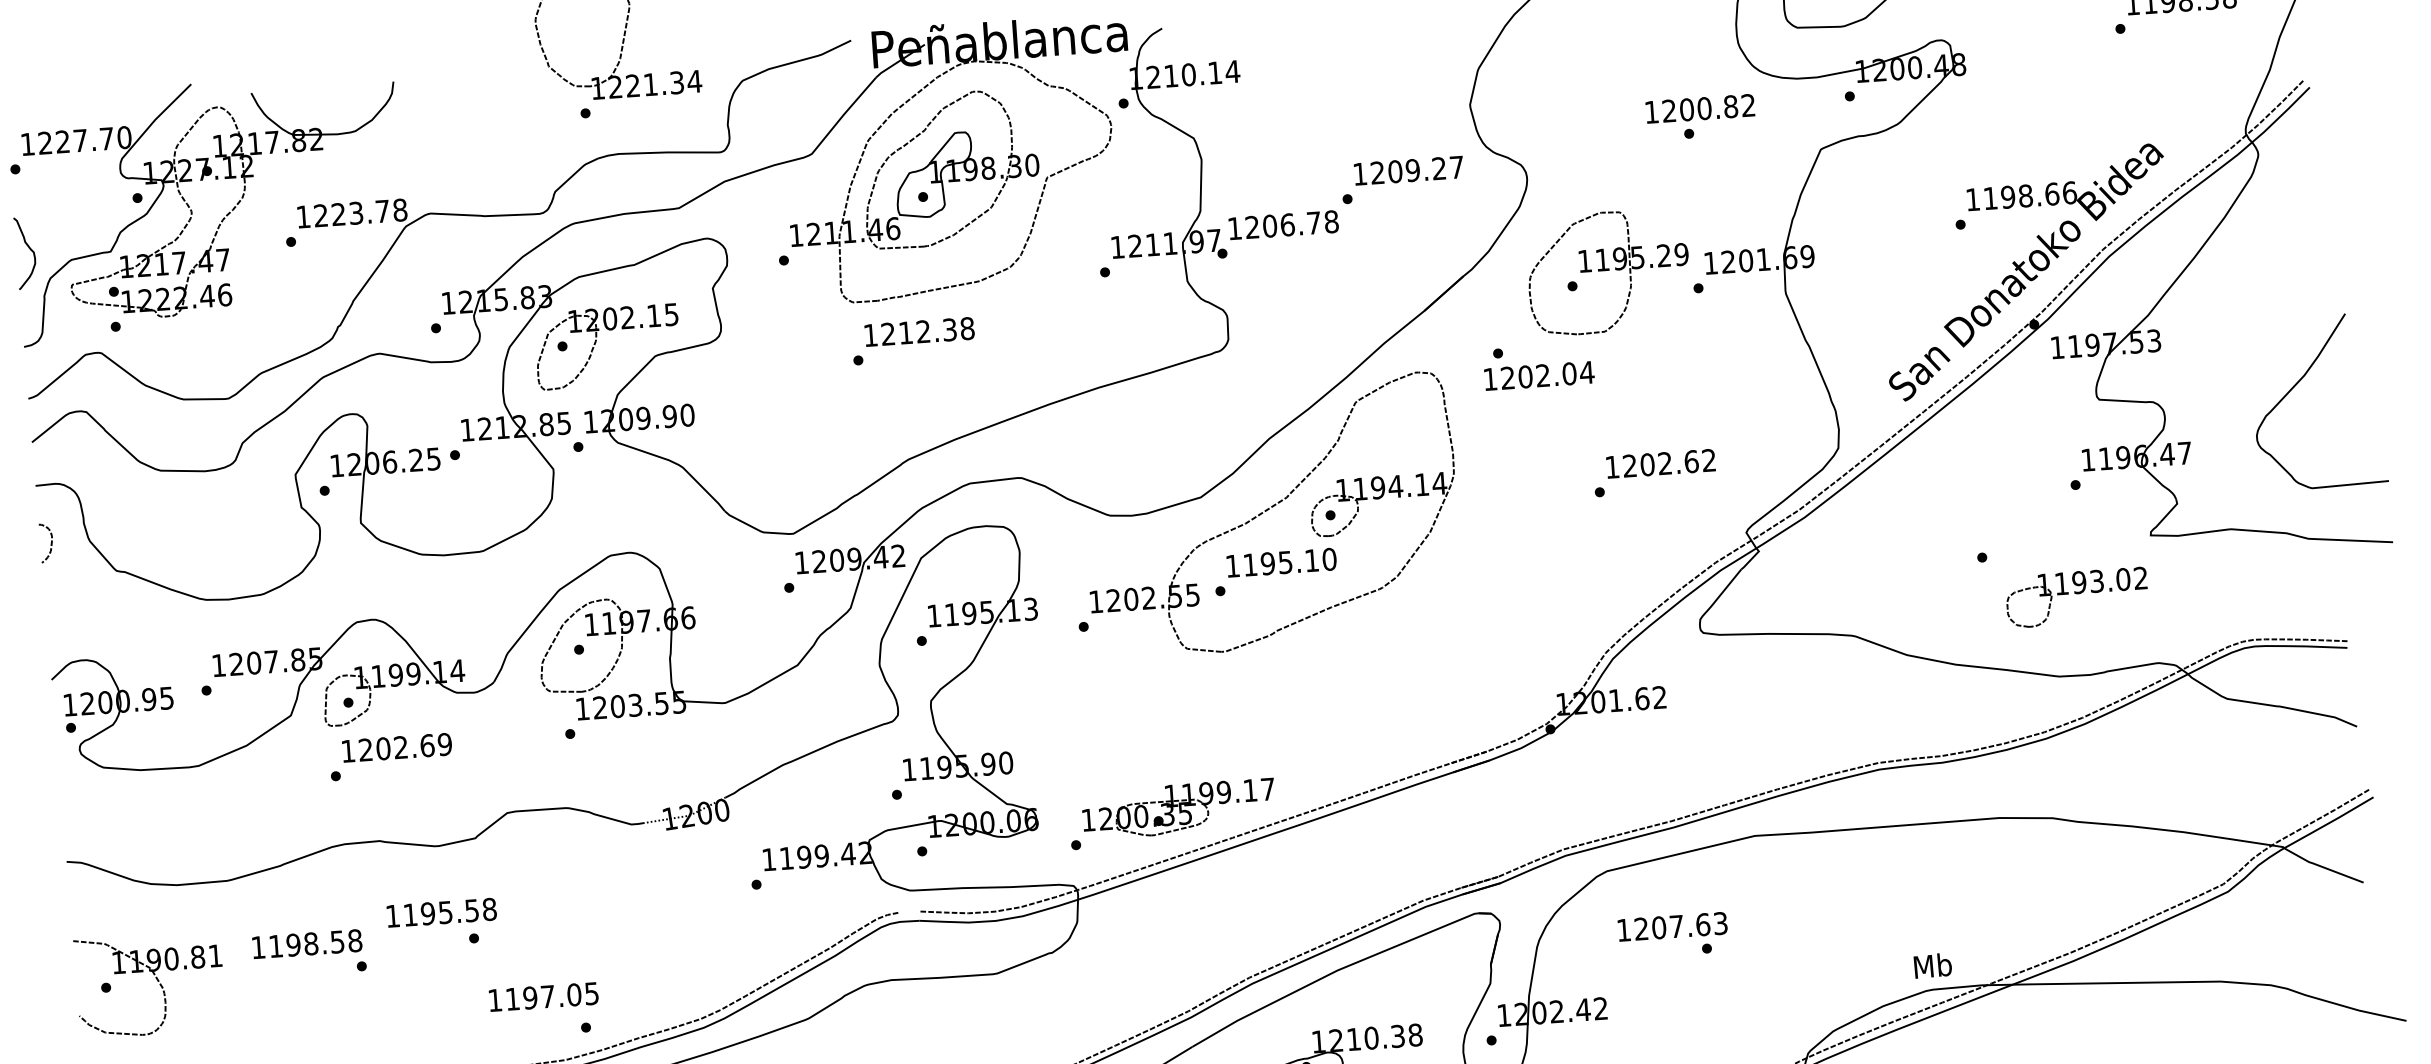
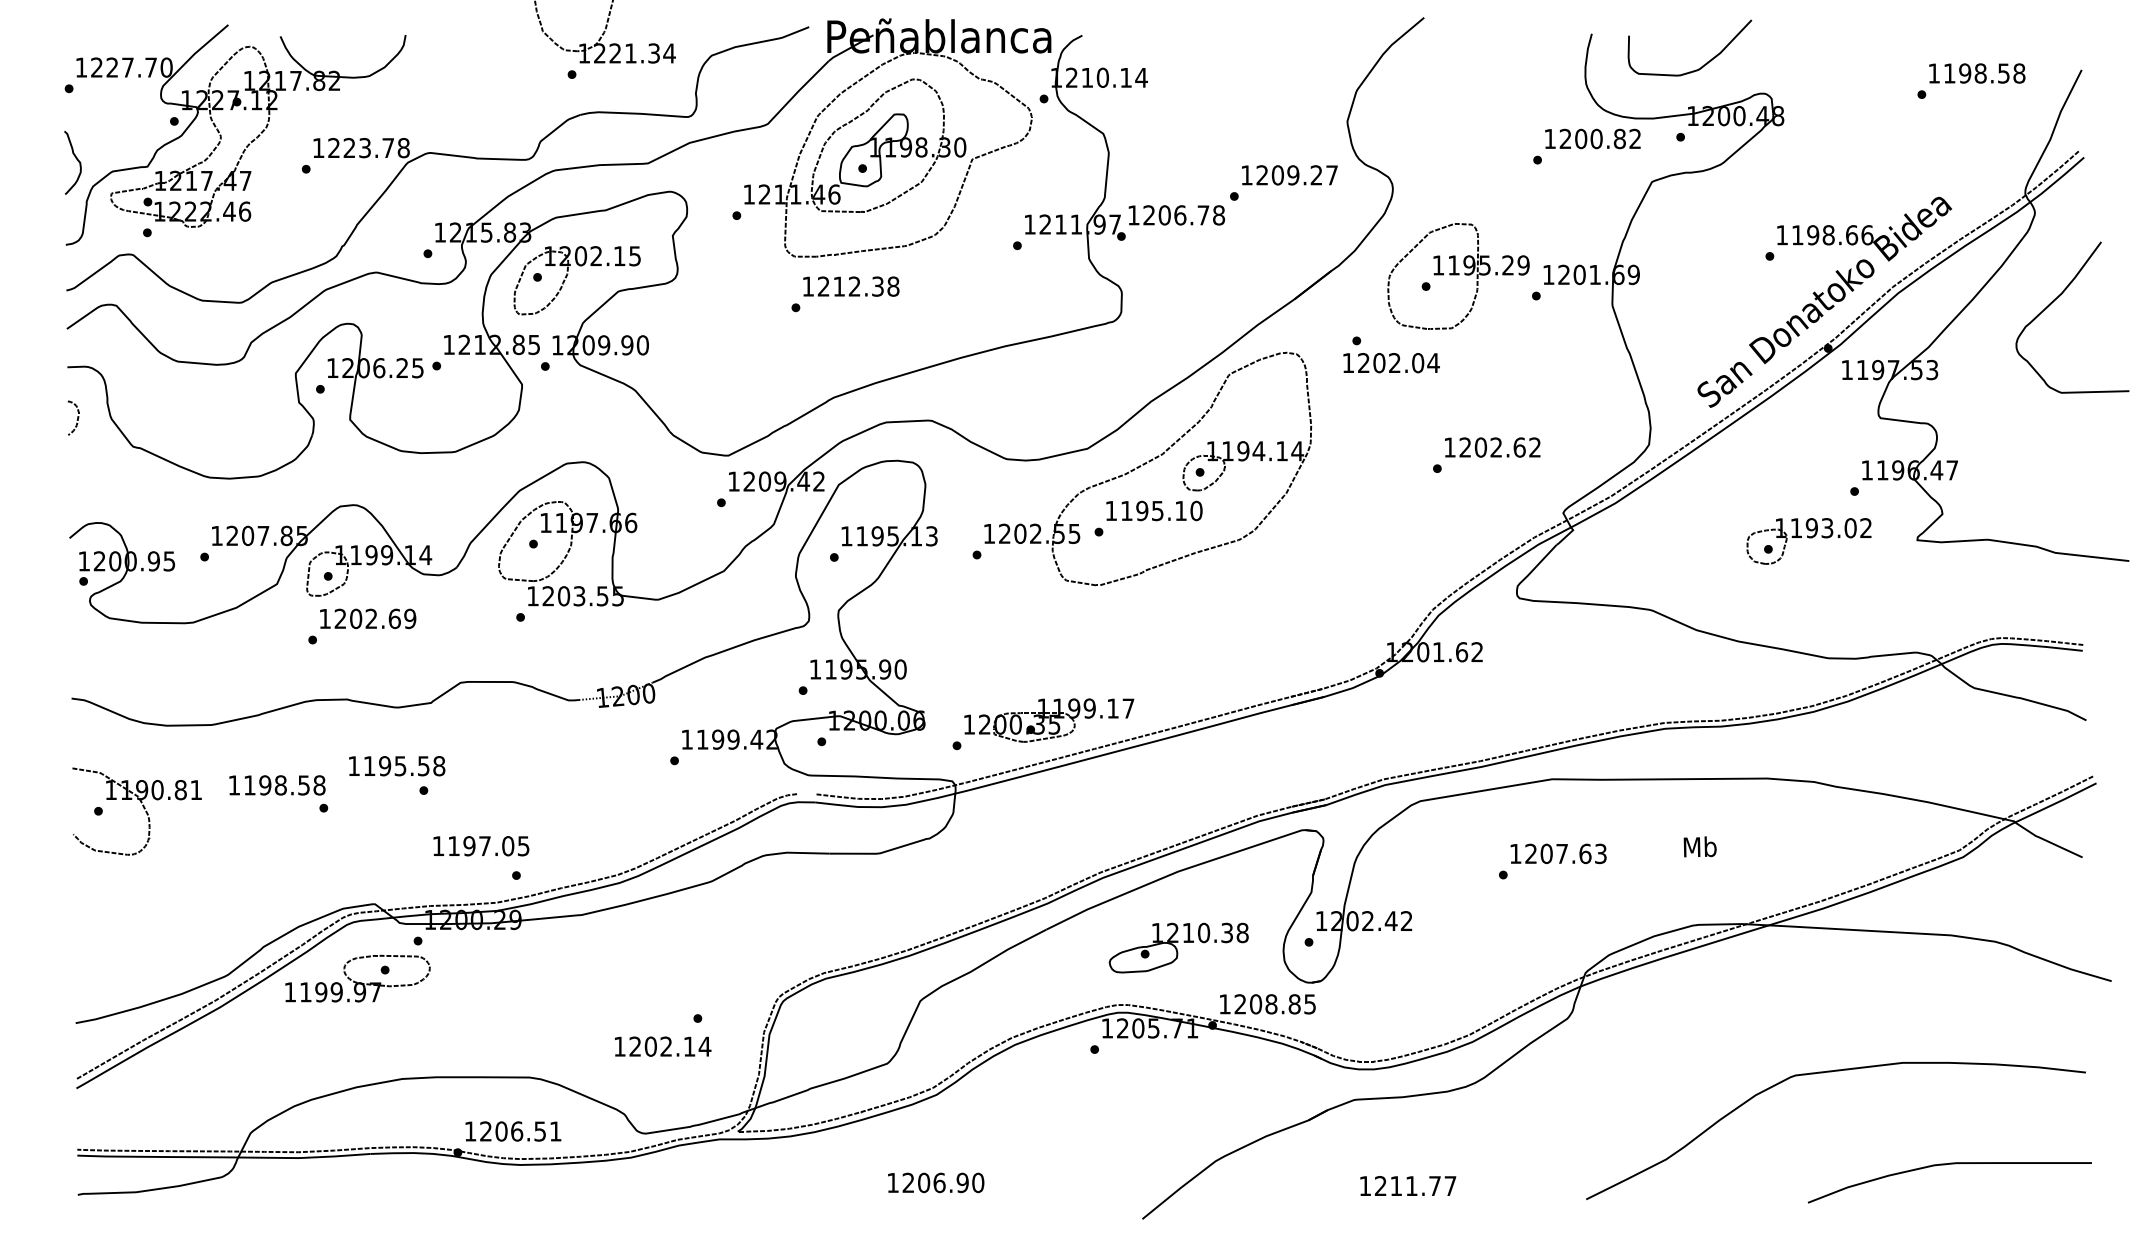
text: (1699, 108) -> (1592, 138), moved
curve: (2297, 383) -> (2055, 300), moved
part: (2076, 597) -> (1808, 541), moved
text: (1672, 926) -> (1558, 853), moved
text: (1932, 965) -> (1699, 846), moved

